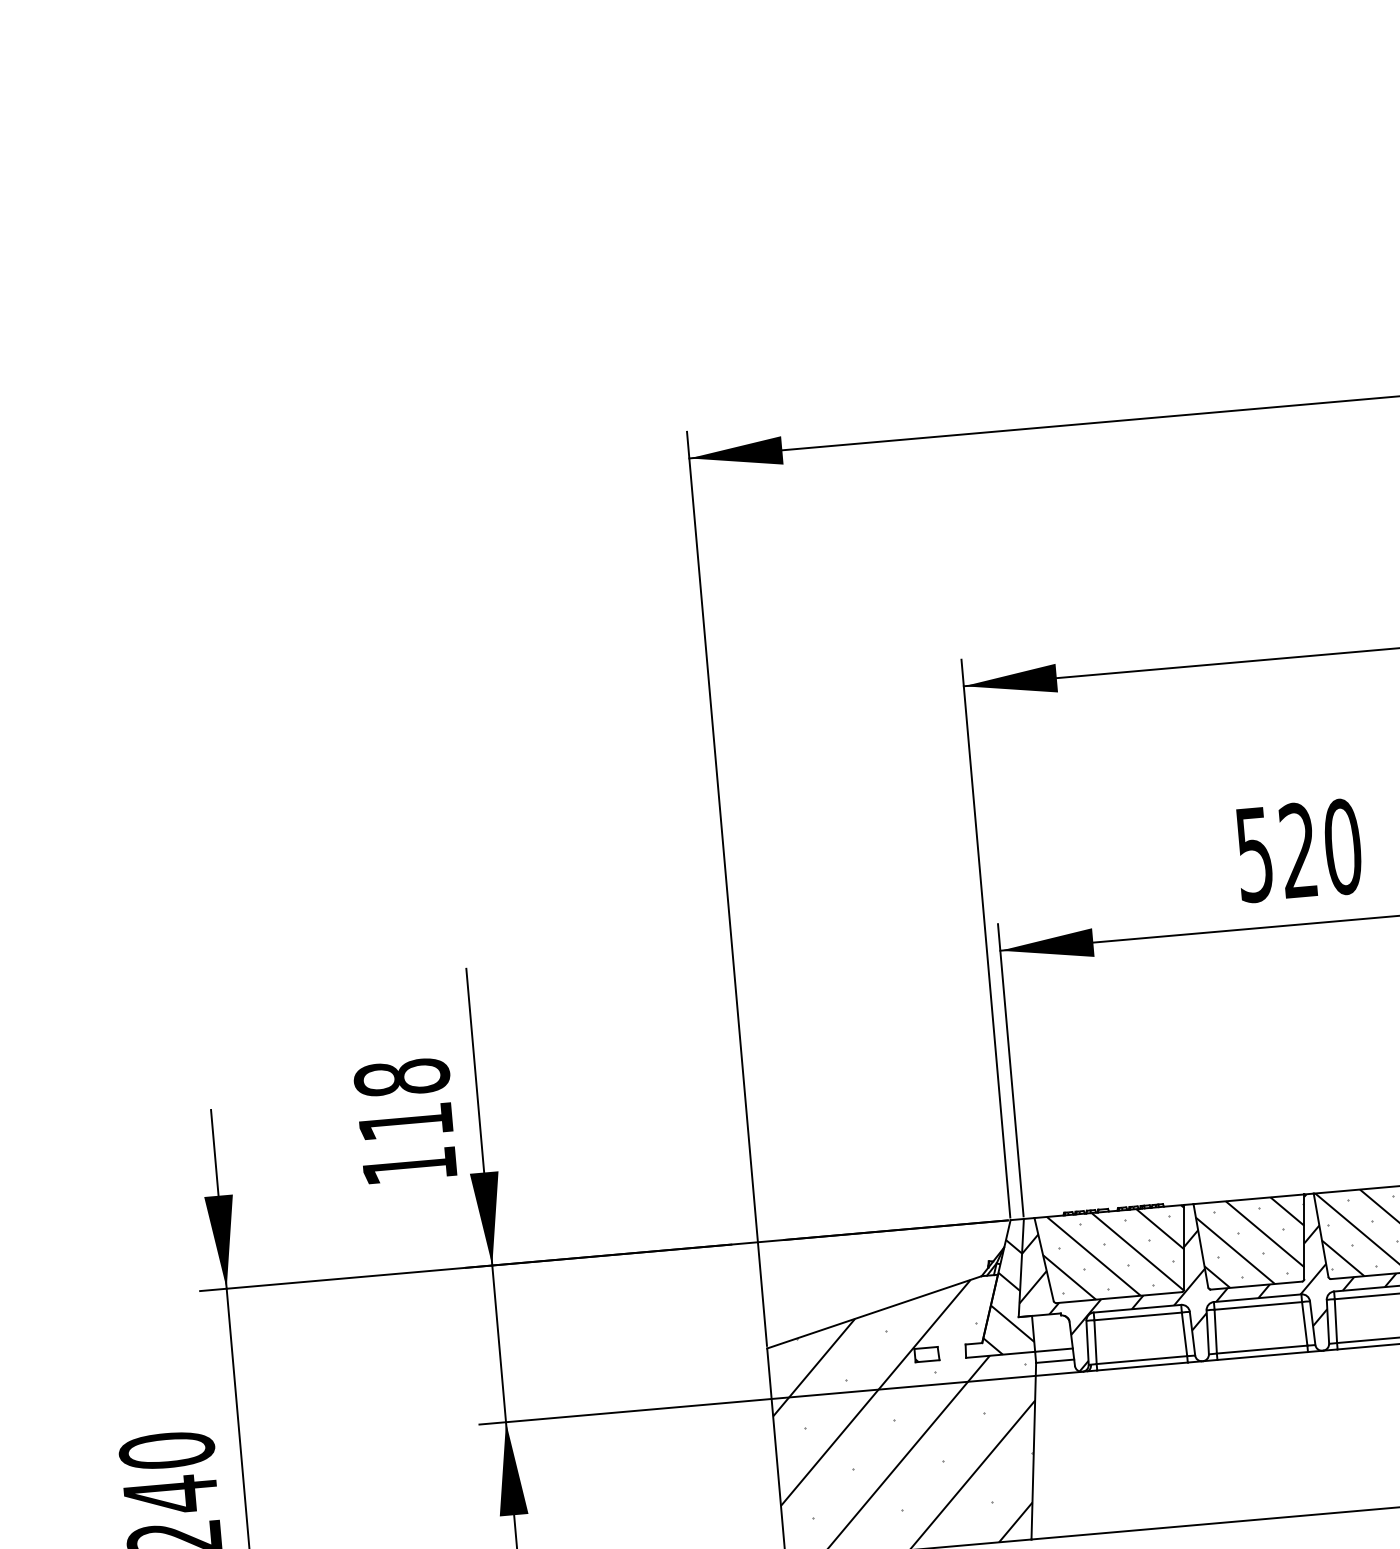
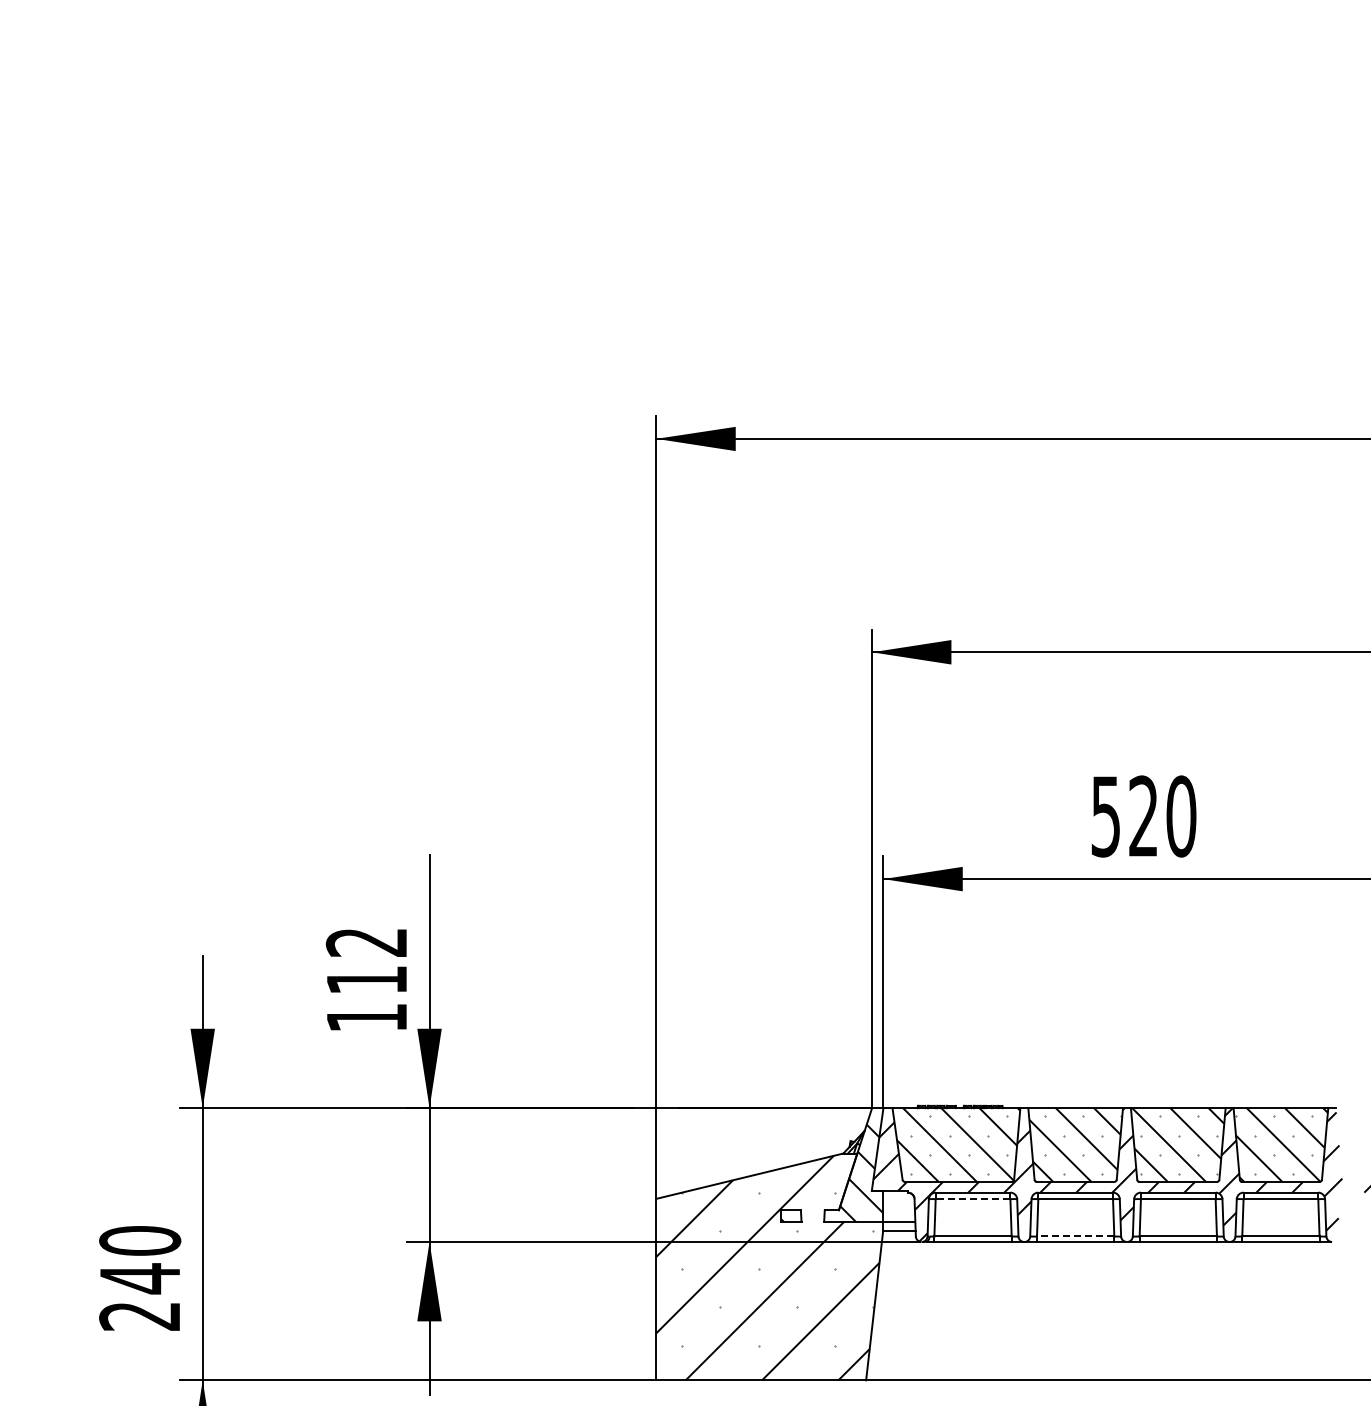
text: (401, 1077) -> (366, 942), 118 -> 112
line: (1137, 1316) -> (972, 1199), solid -> dashed
line: (1261, 1349) -> (1075, 1236), solid -> dashed

